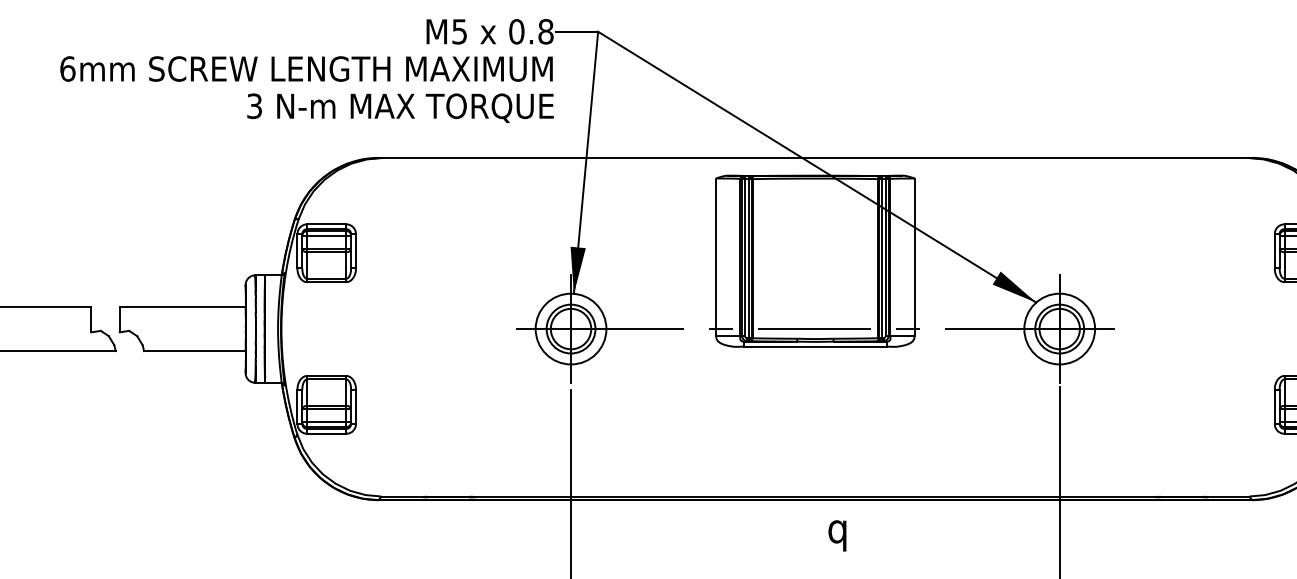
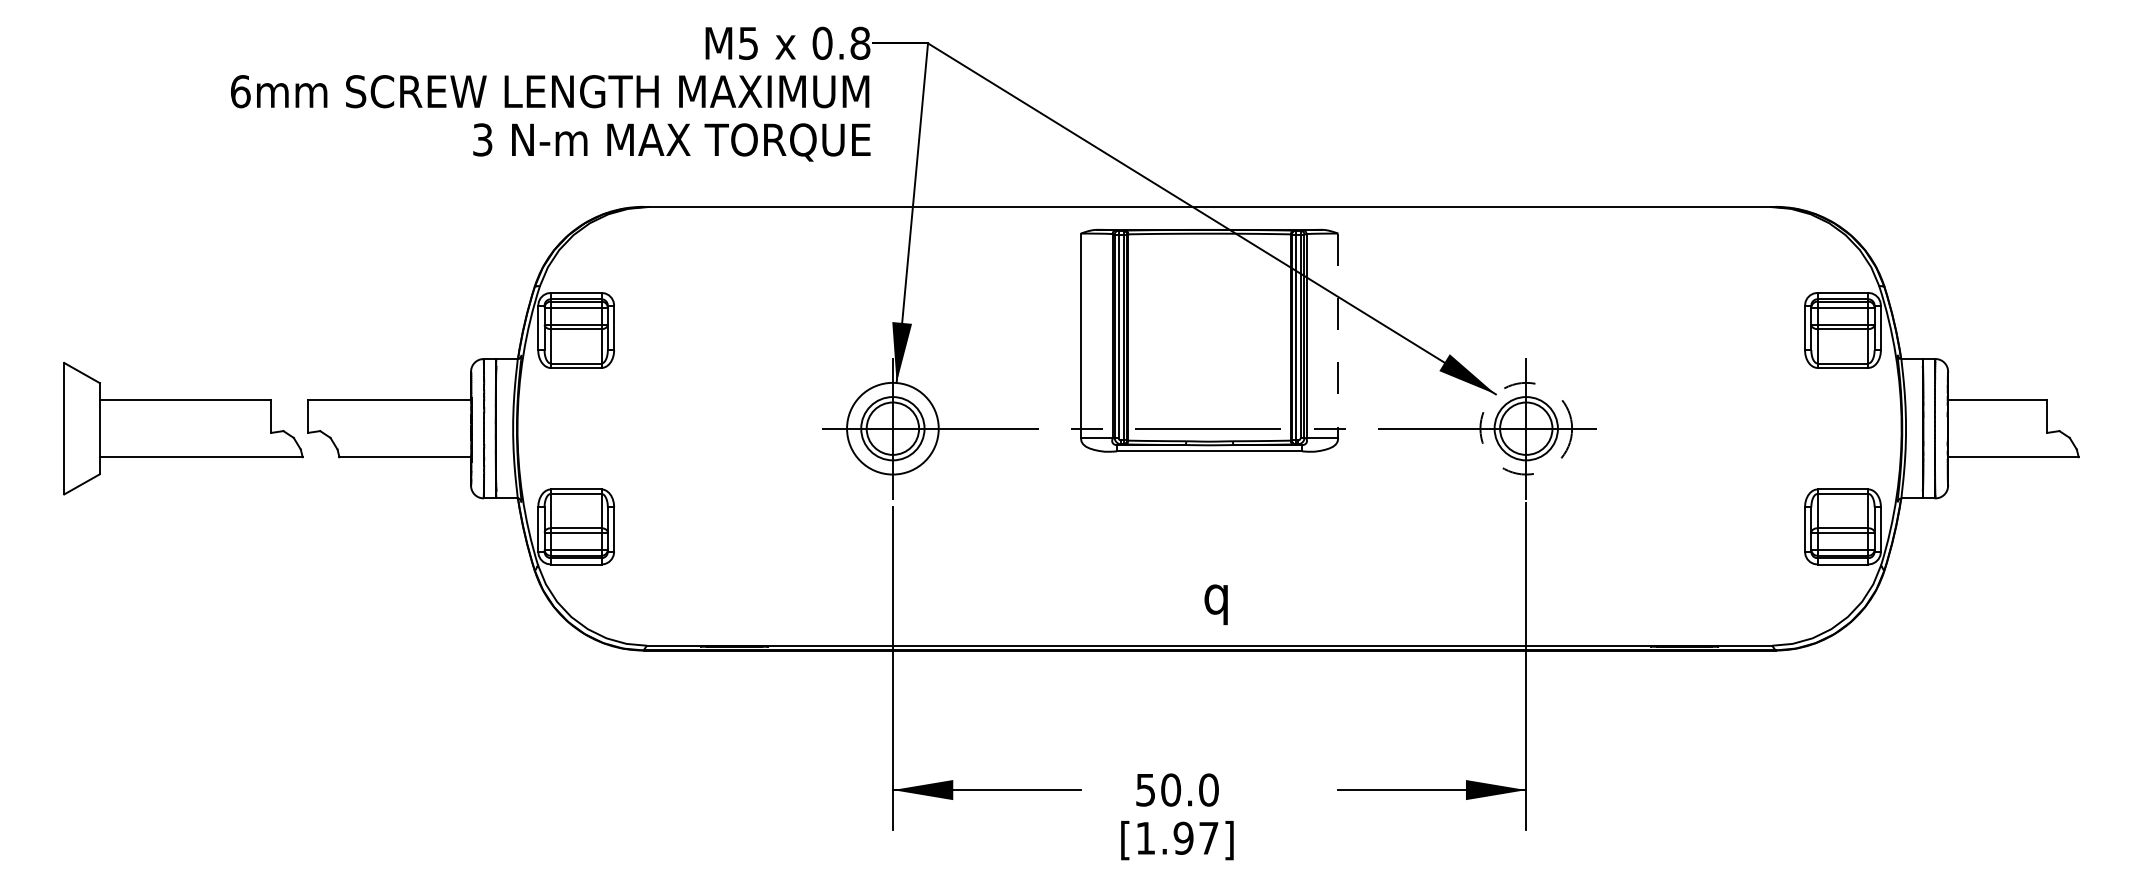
line: (914, 257) -> (1338, 336), solid -> dashed
circle: (1059, 328) -> (1526, 428), solid -> dashed
text: (836, 535) -> (1215, 604), moved

